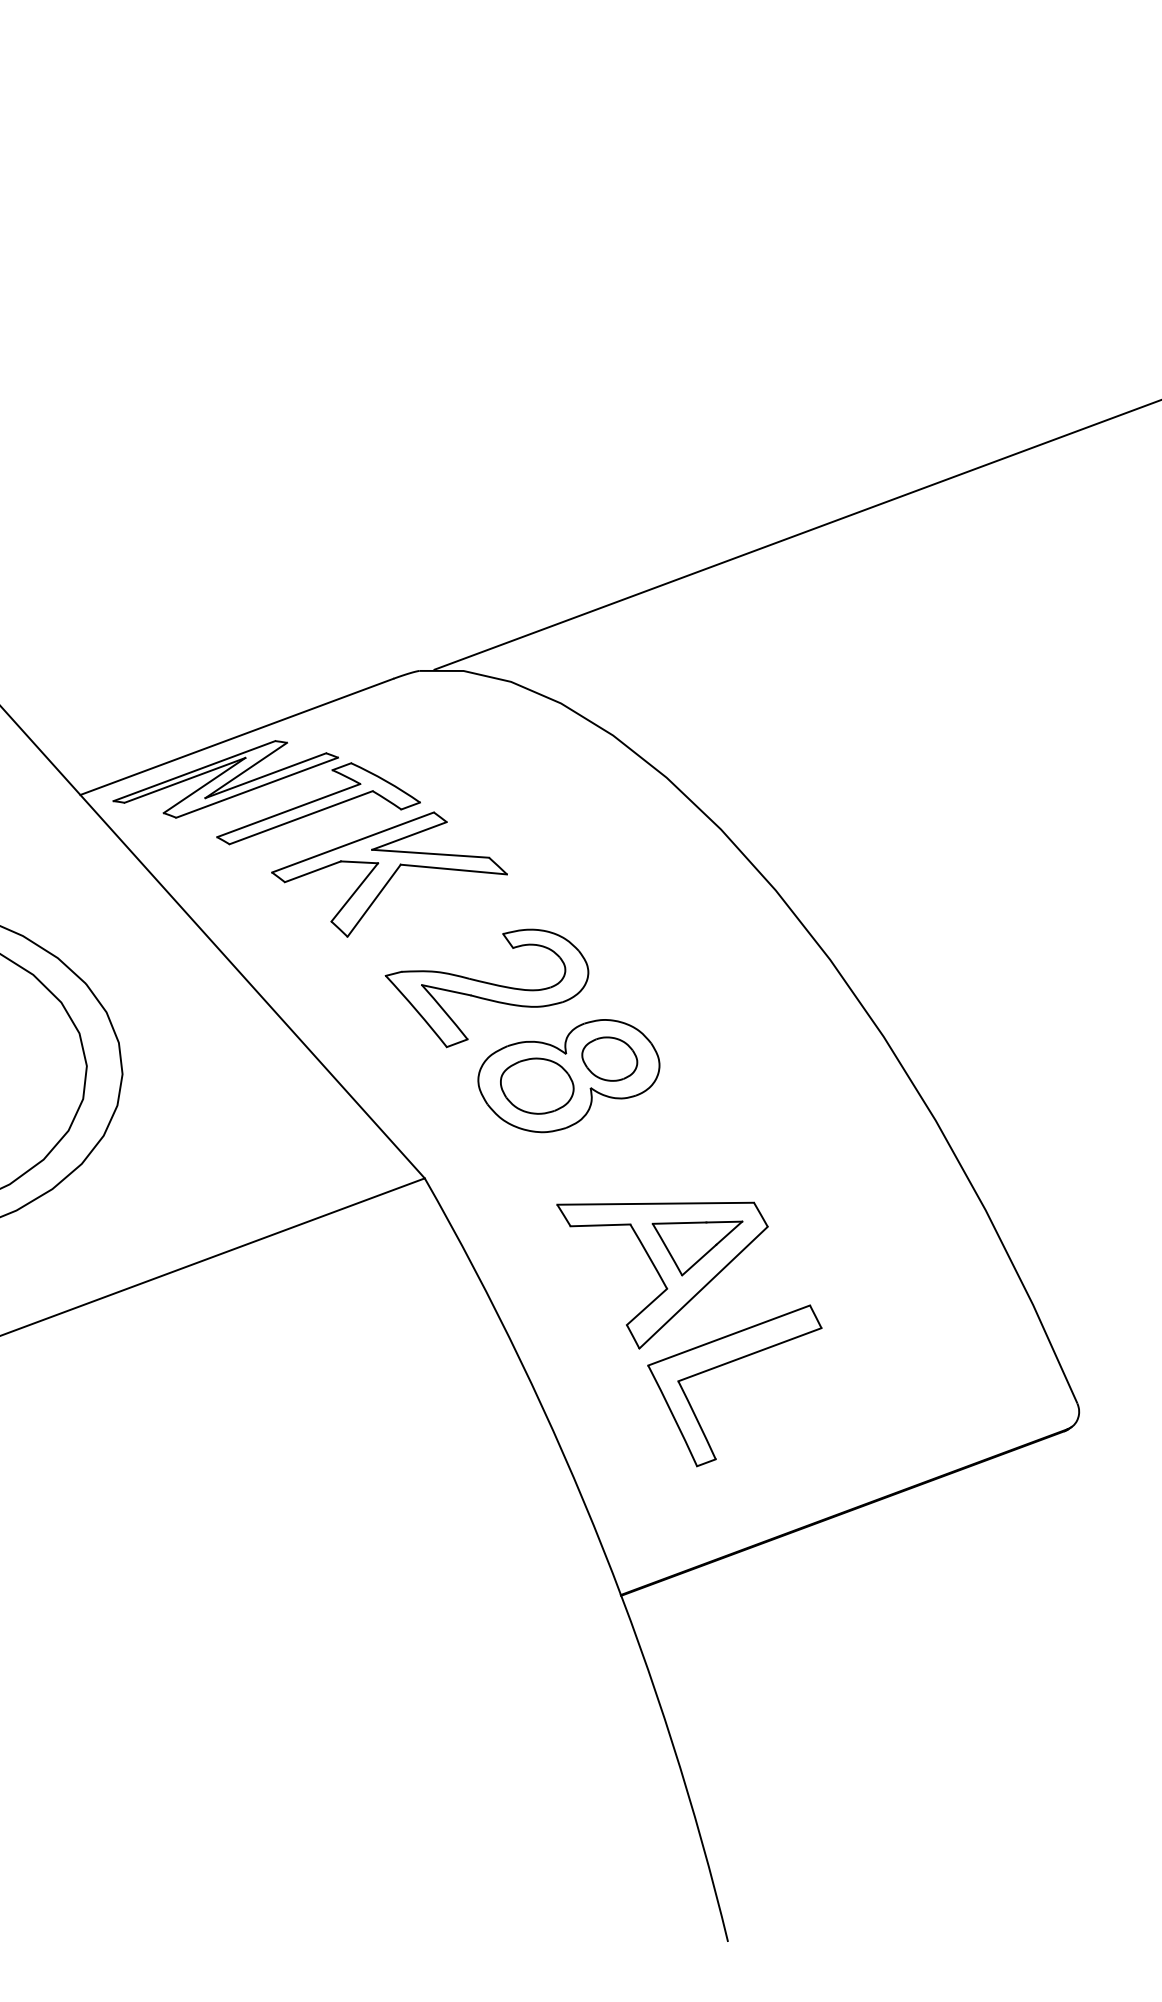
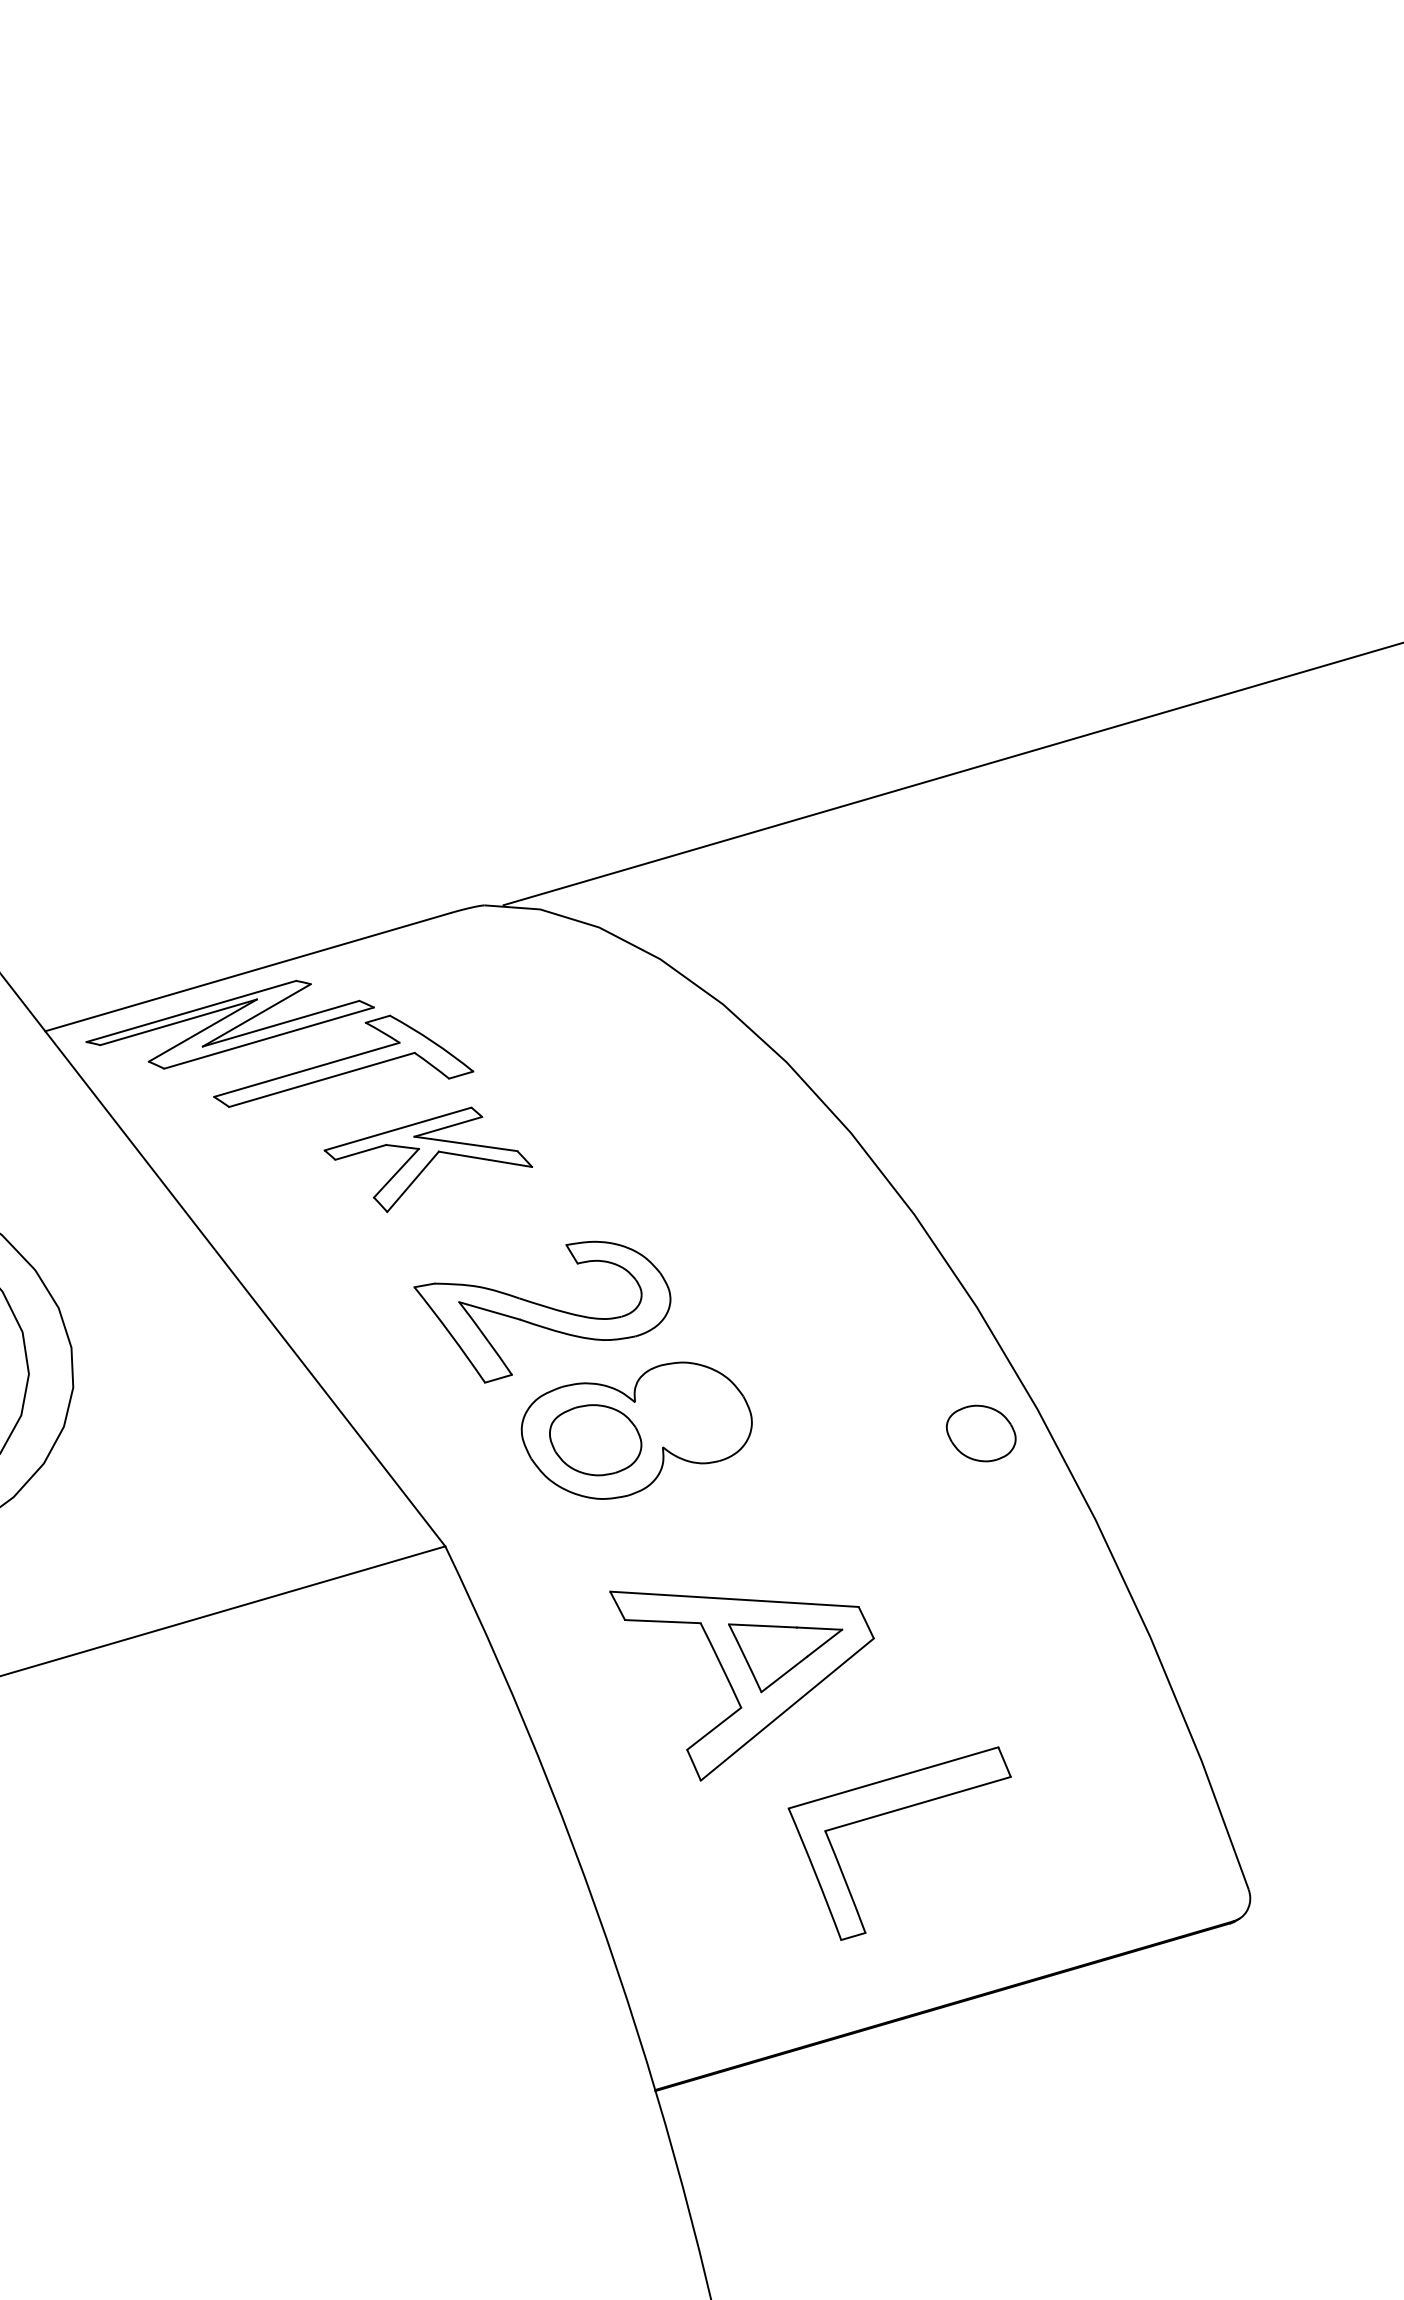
part: (389, 874) -> (428, 1159), size x0.7
part: (609, 1058) -> (980, 1432), moved
part: (724, 1365) -> (884, 1815), moved

